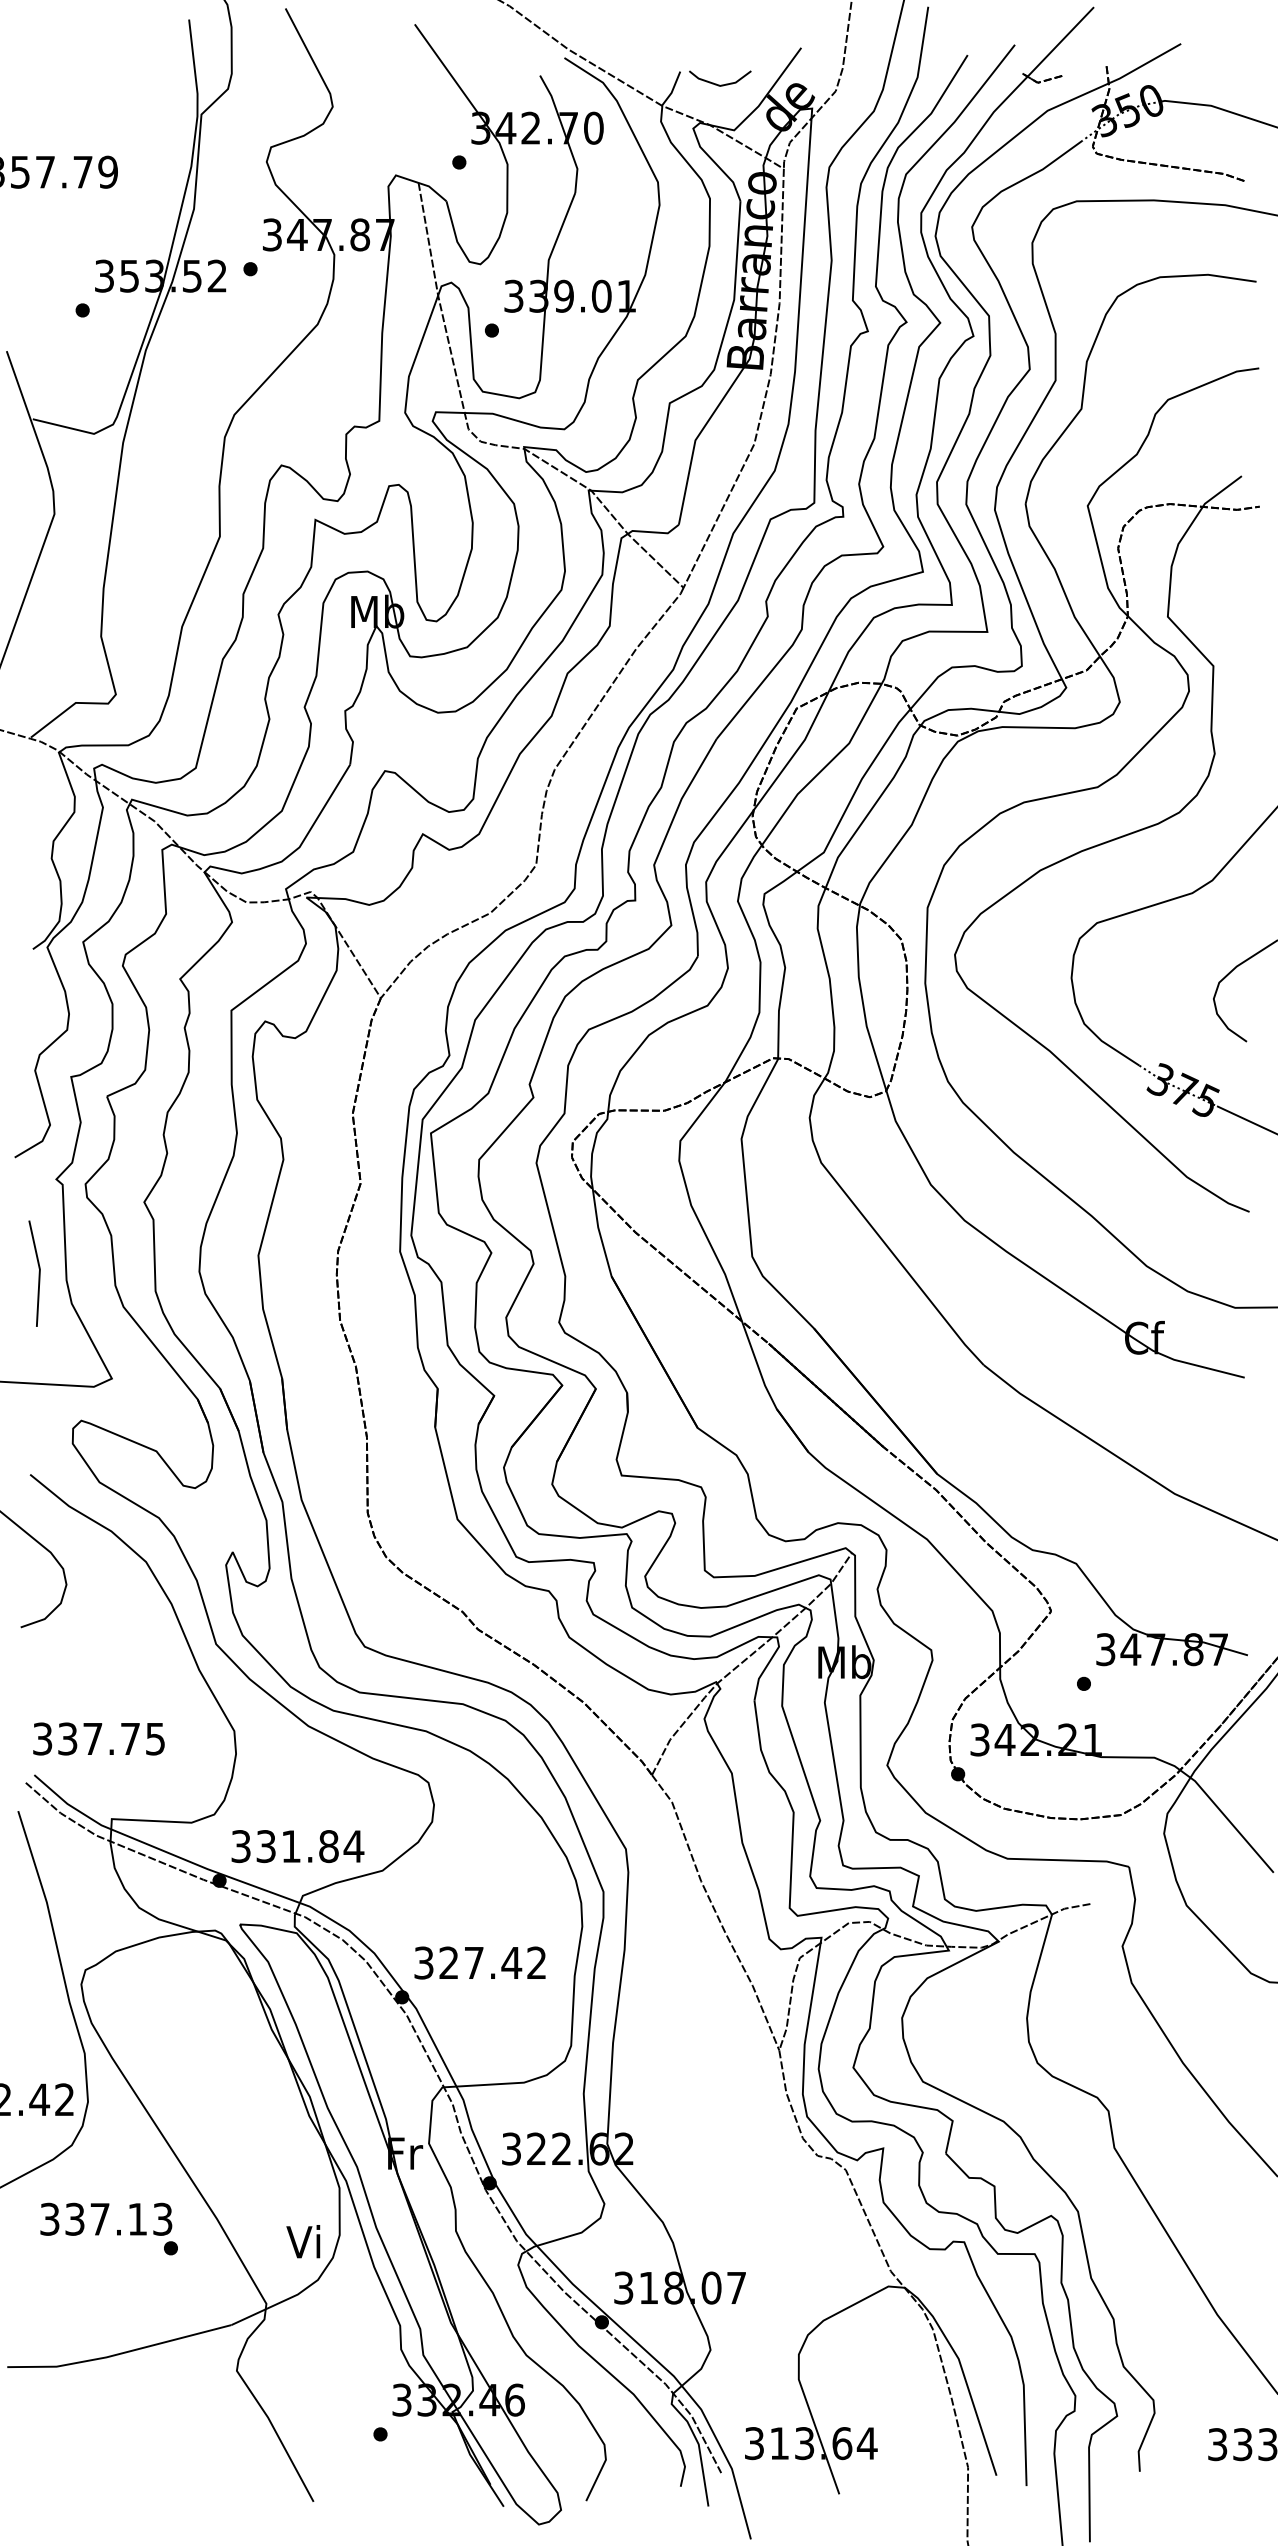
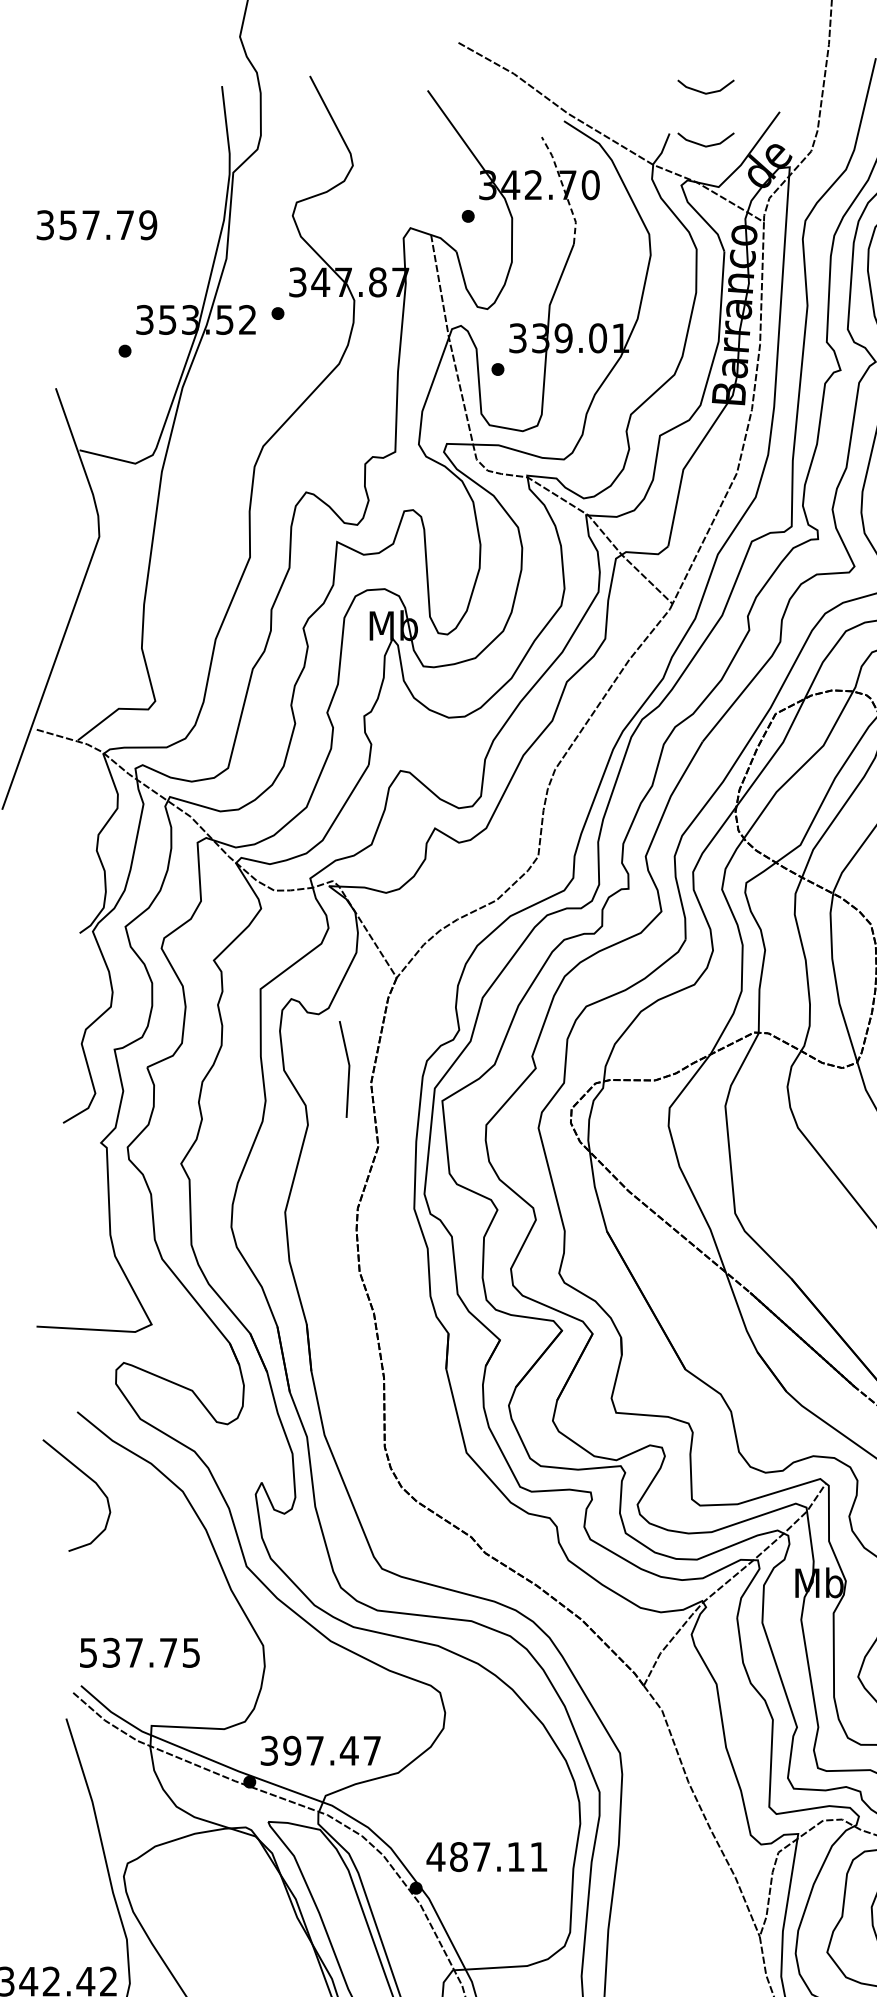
line: (719, 26) -> (705, 92), added
line: (564, 132) -> (564, 189), solid -> dashed
line: (38, 1273) -> (348, 1069), moved
text: (42, 1738) -> (88, 1652), 337.75 -> 537.75
text: (310, 1846) -> (332, 1750), 331.84 -> 397.47
text: (479, 1962) -> (486, 1856), 327.42 -> 487.11

